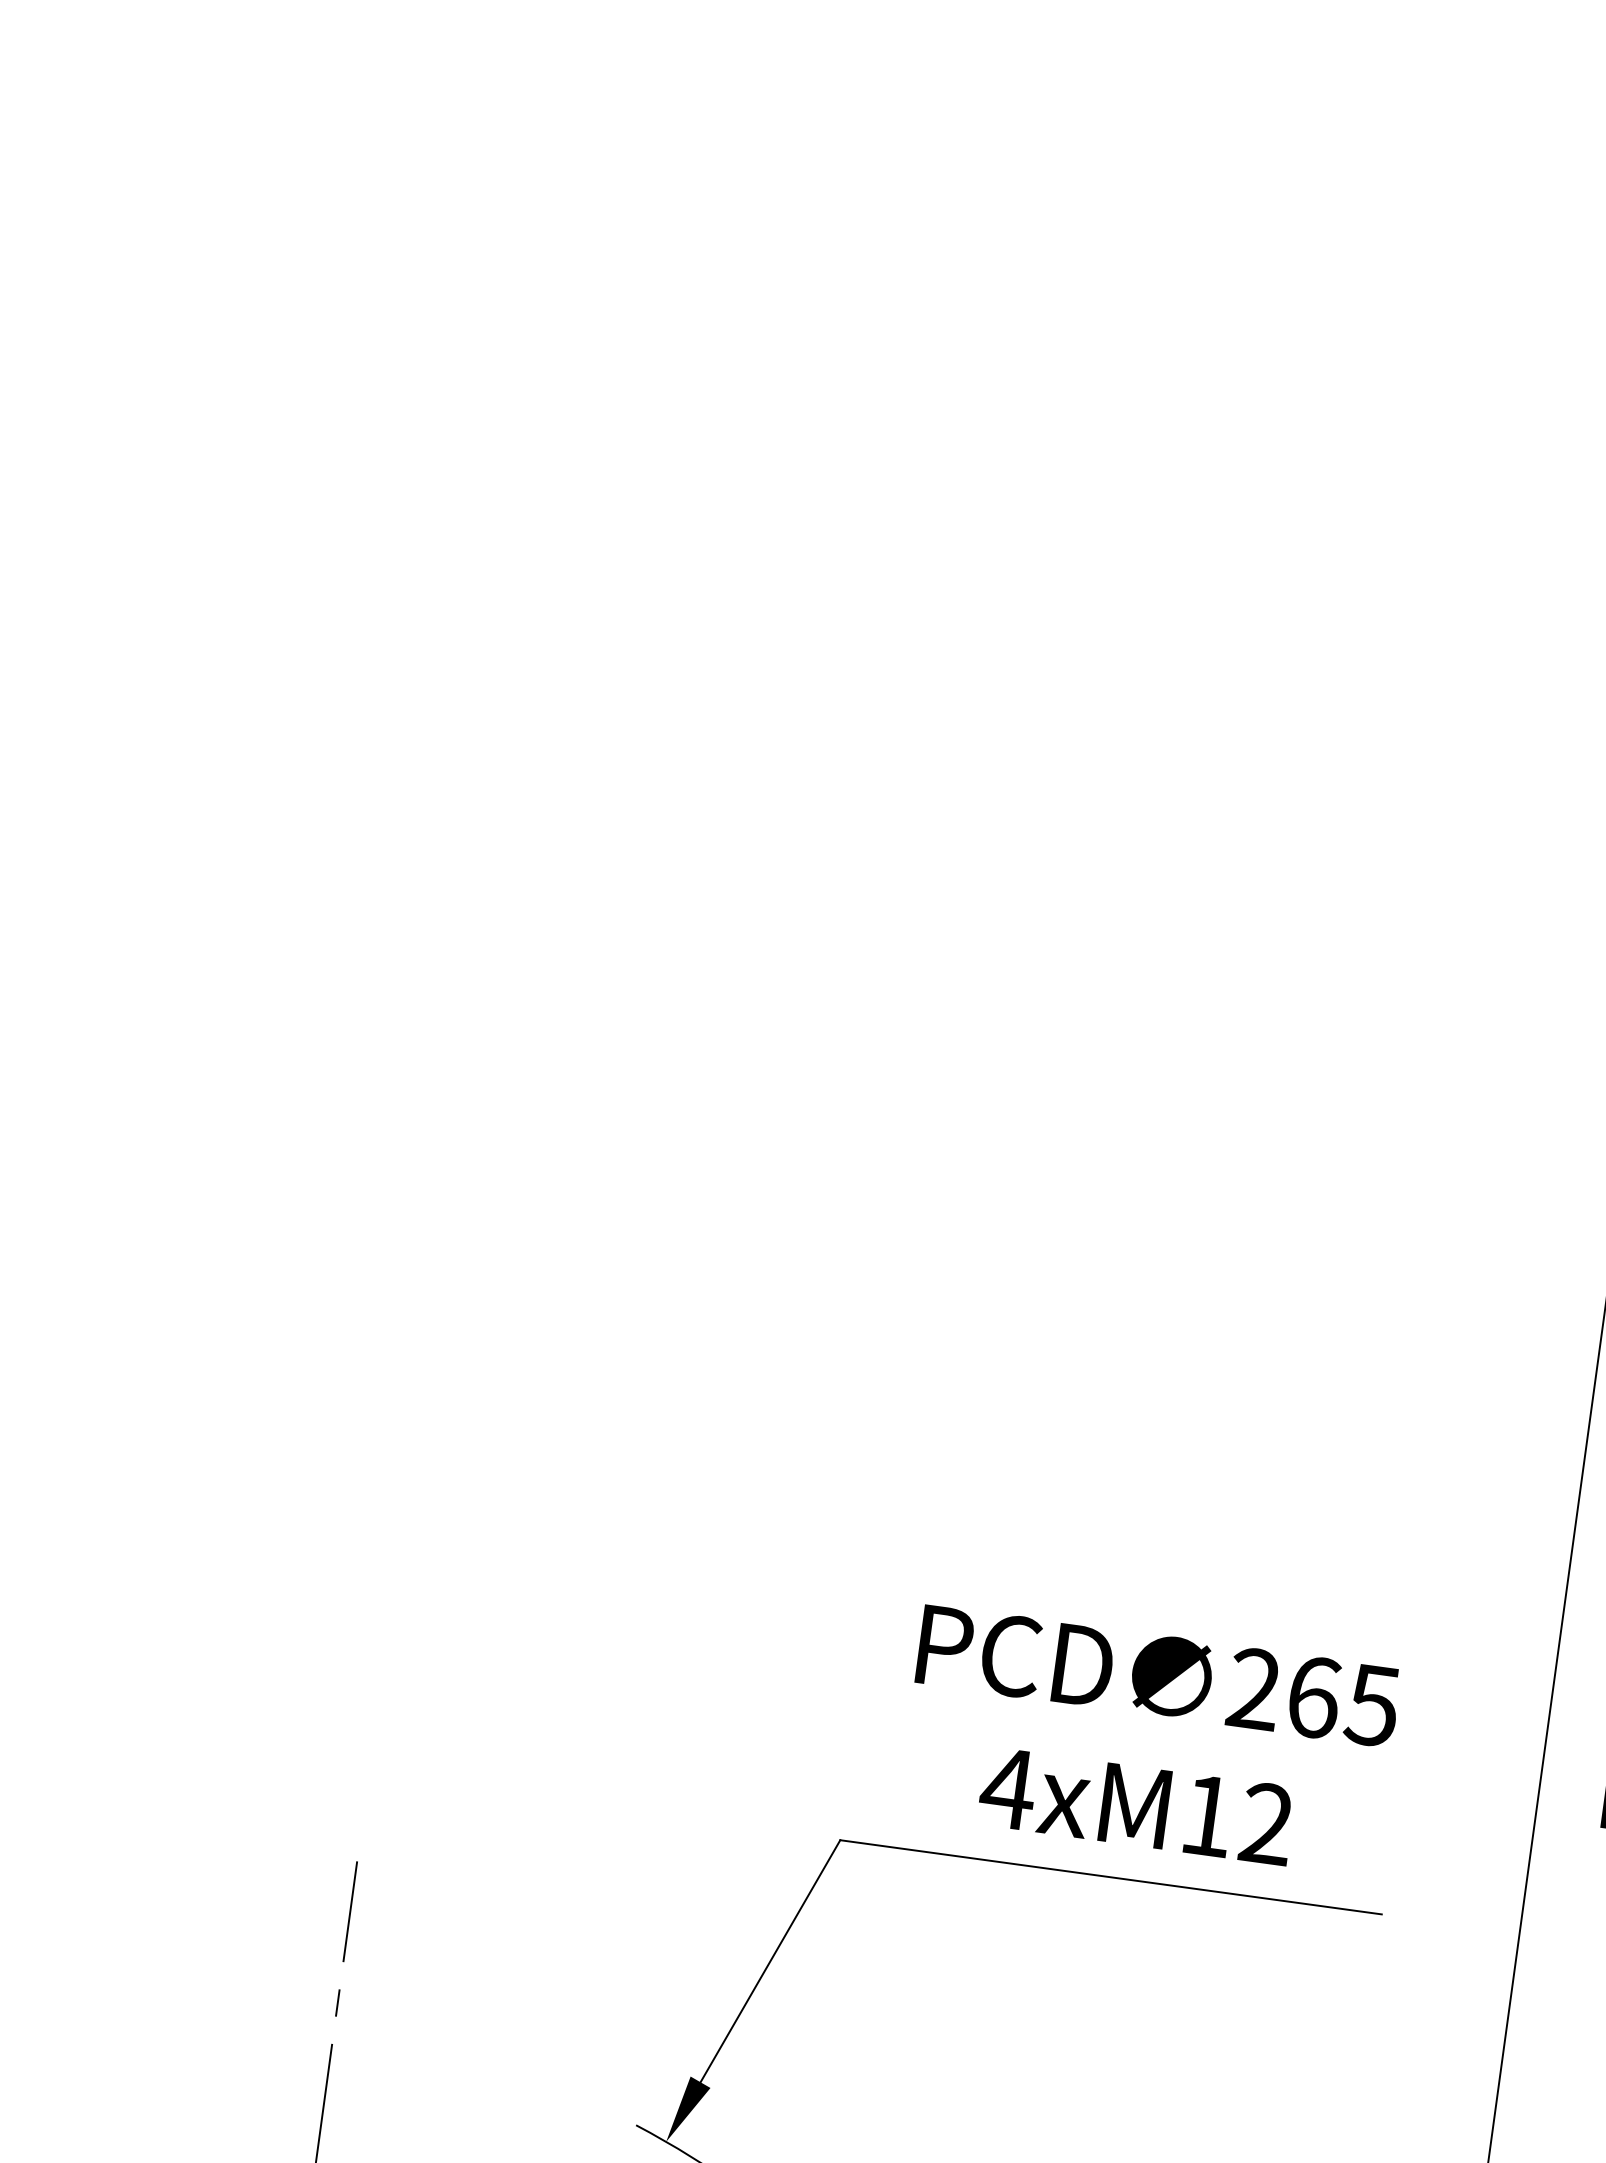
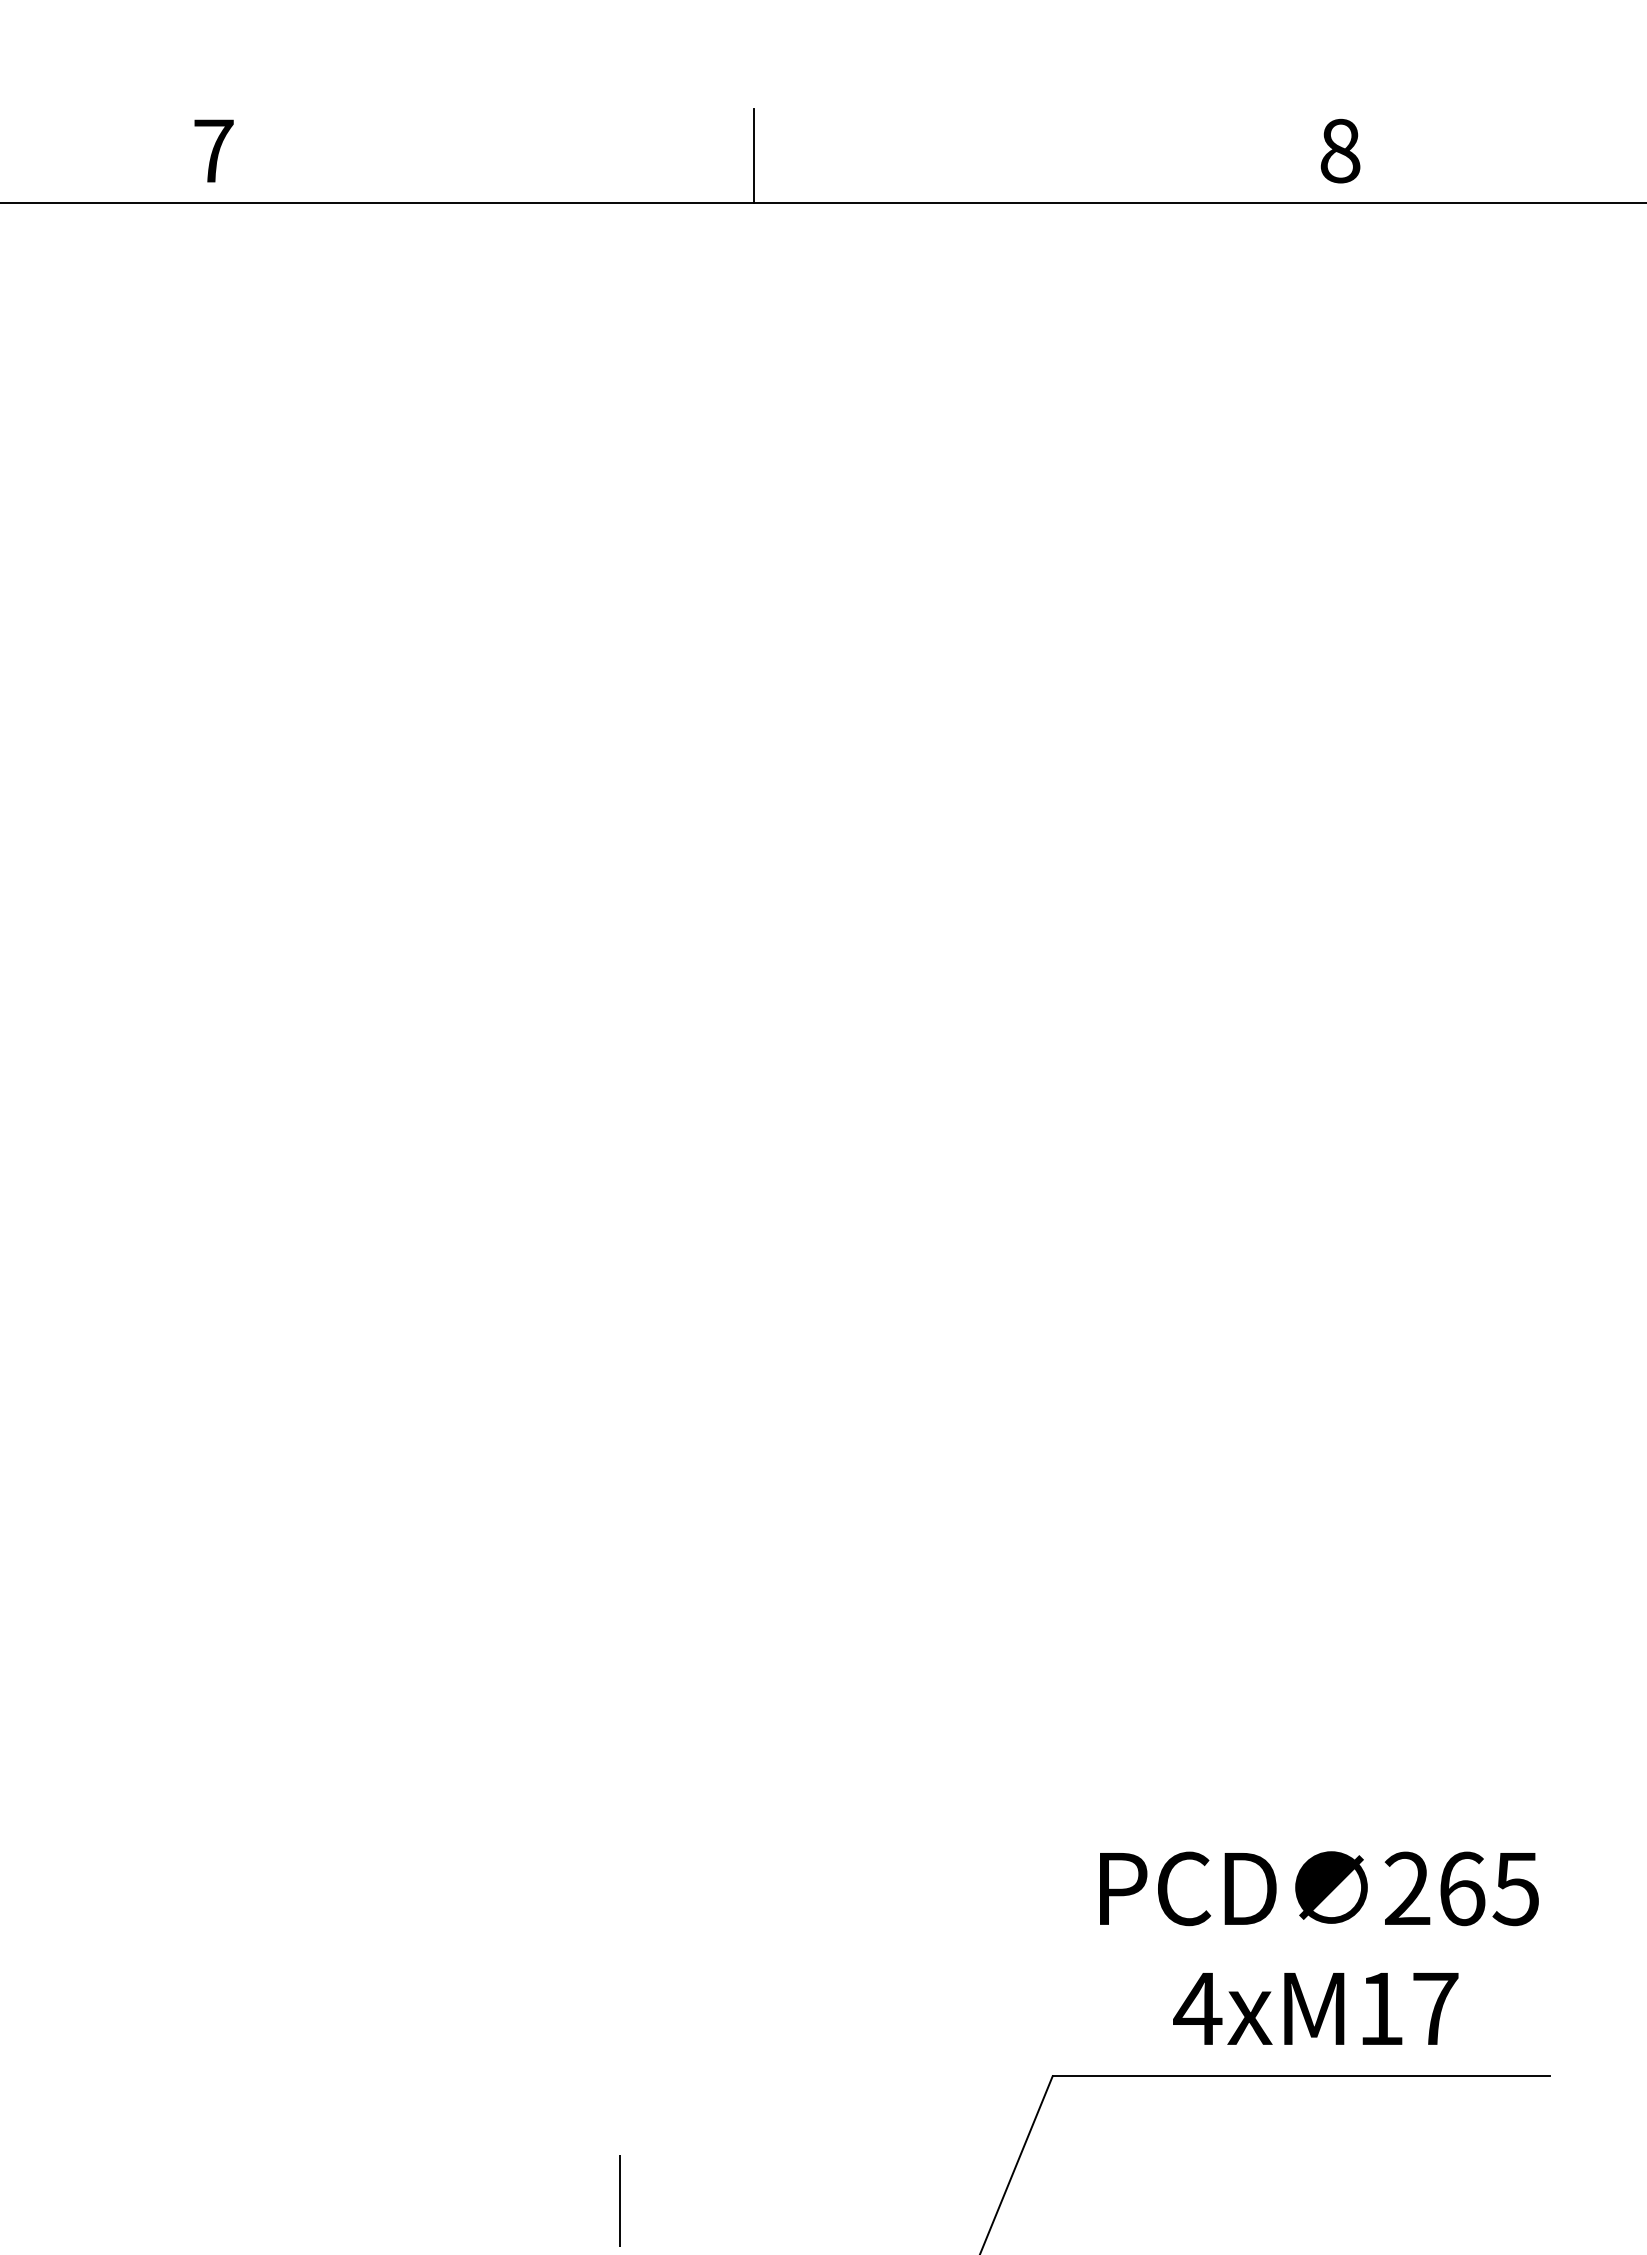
text: (1267, 1822) -> (1435, 2007), 4xM12 -> 4xM17

